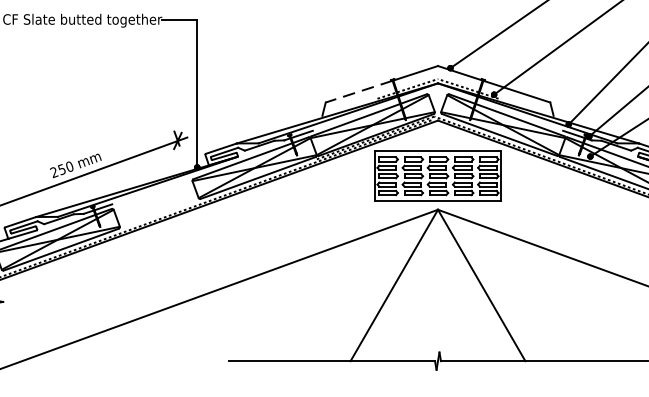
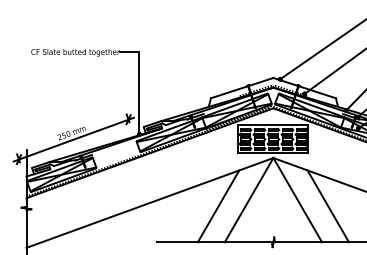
line: (359, 92) -> (229, 92), dashed -> solid
line: (339, 296) -> (218, 206), added
line: (536, 296) -> (328, 206), added

